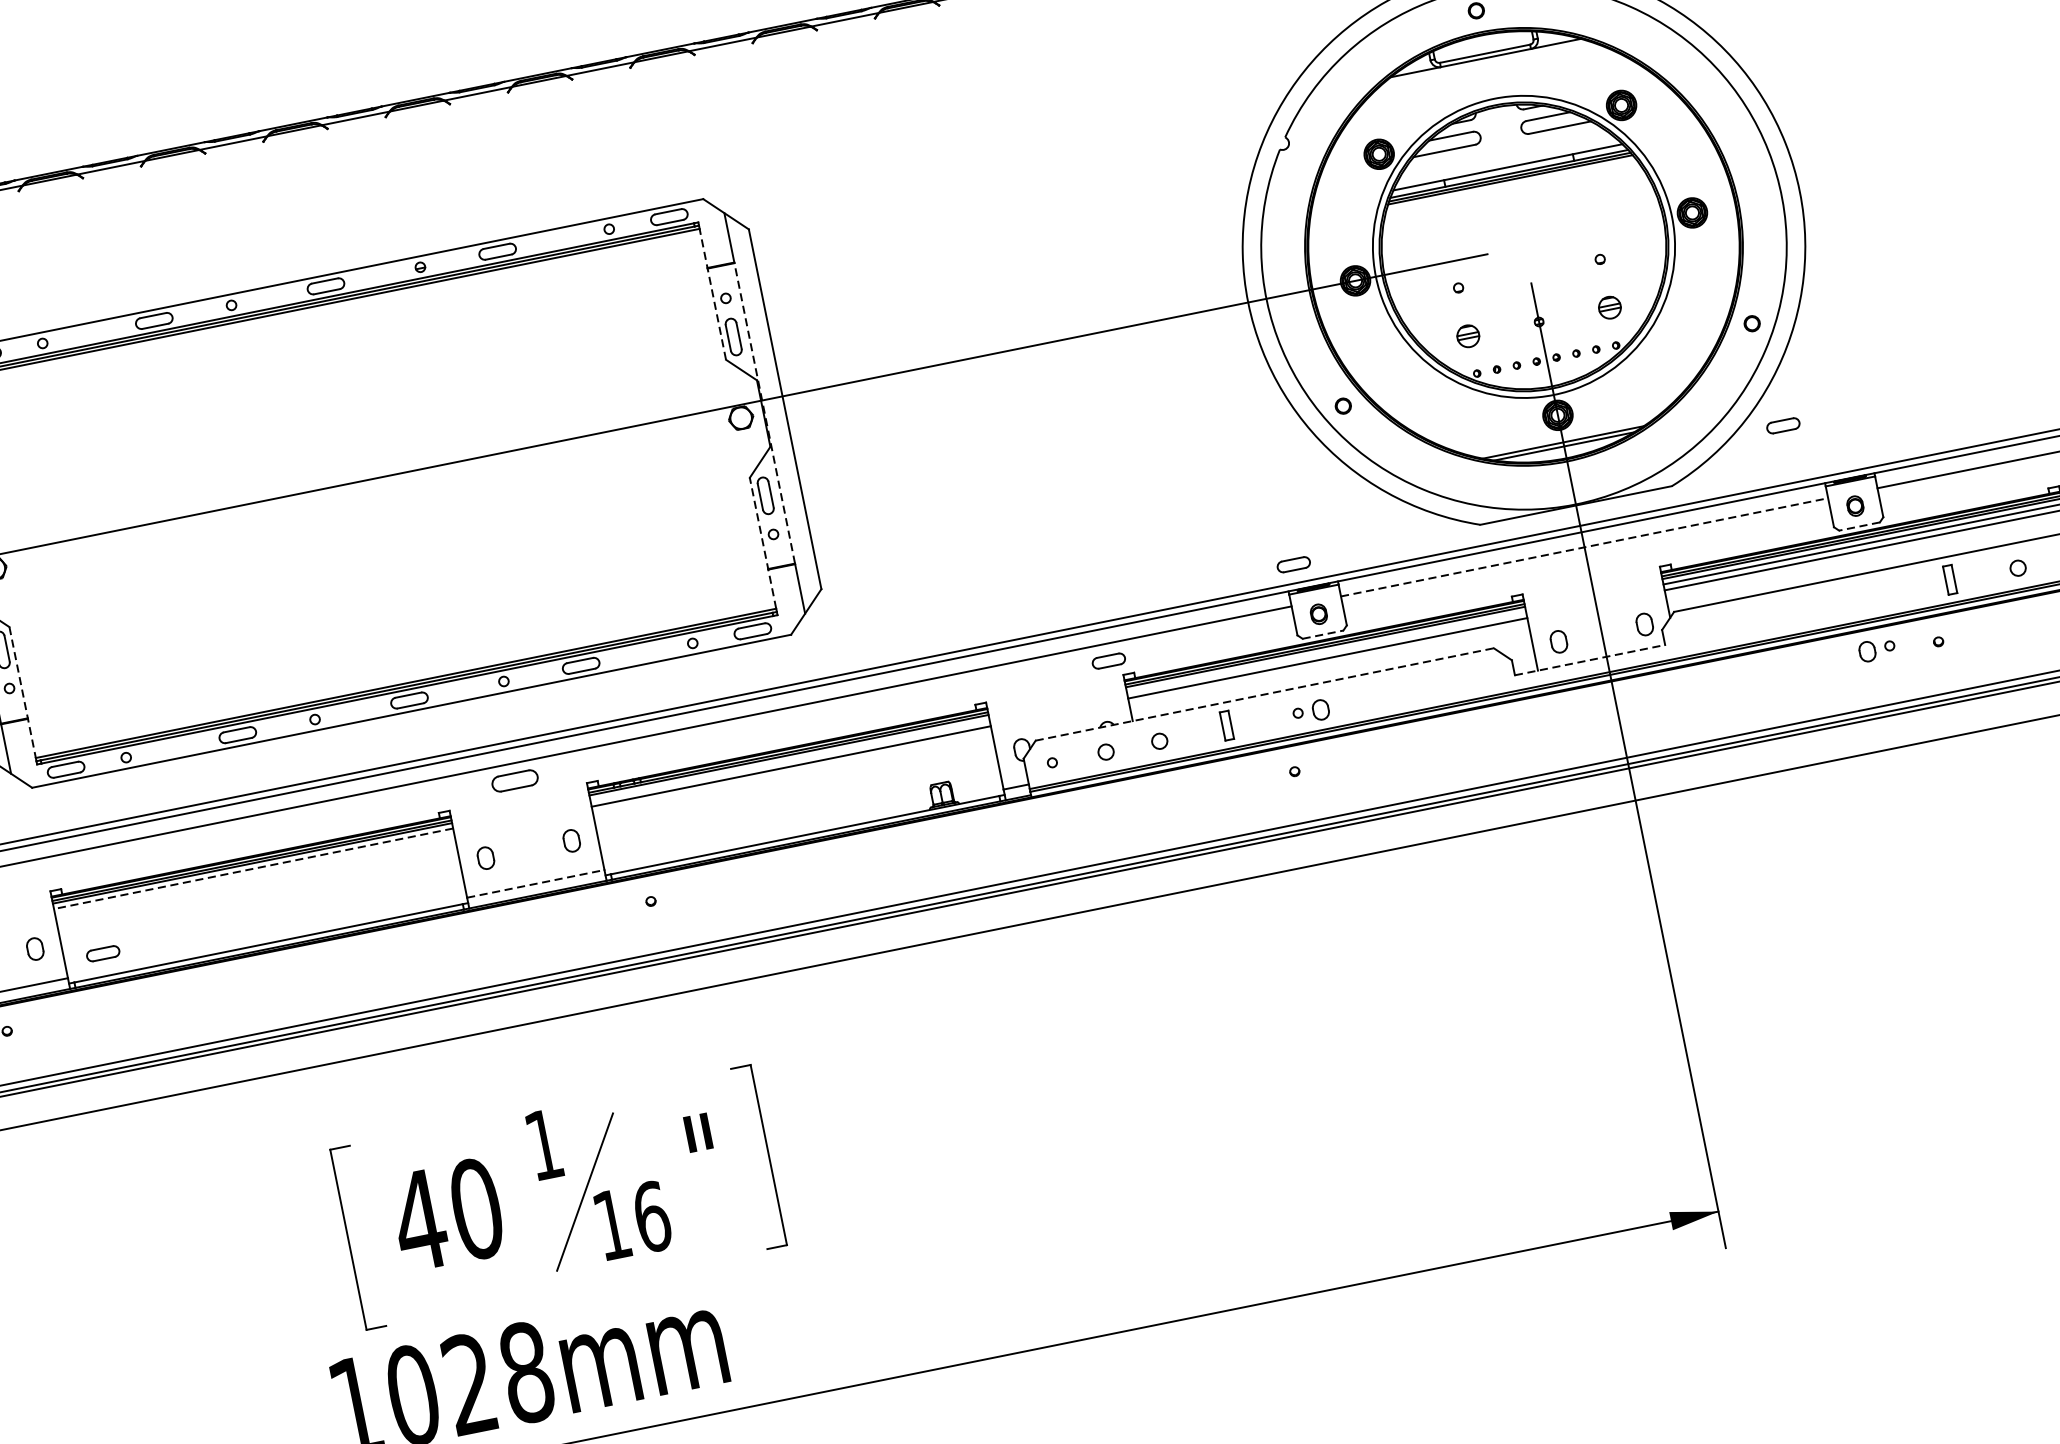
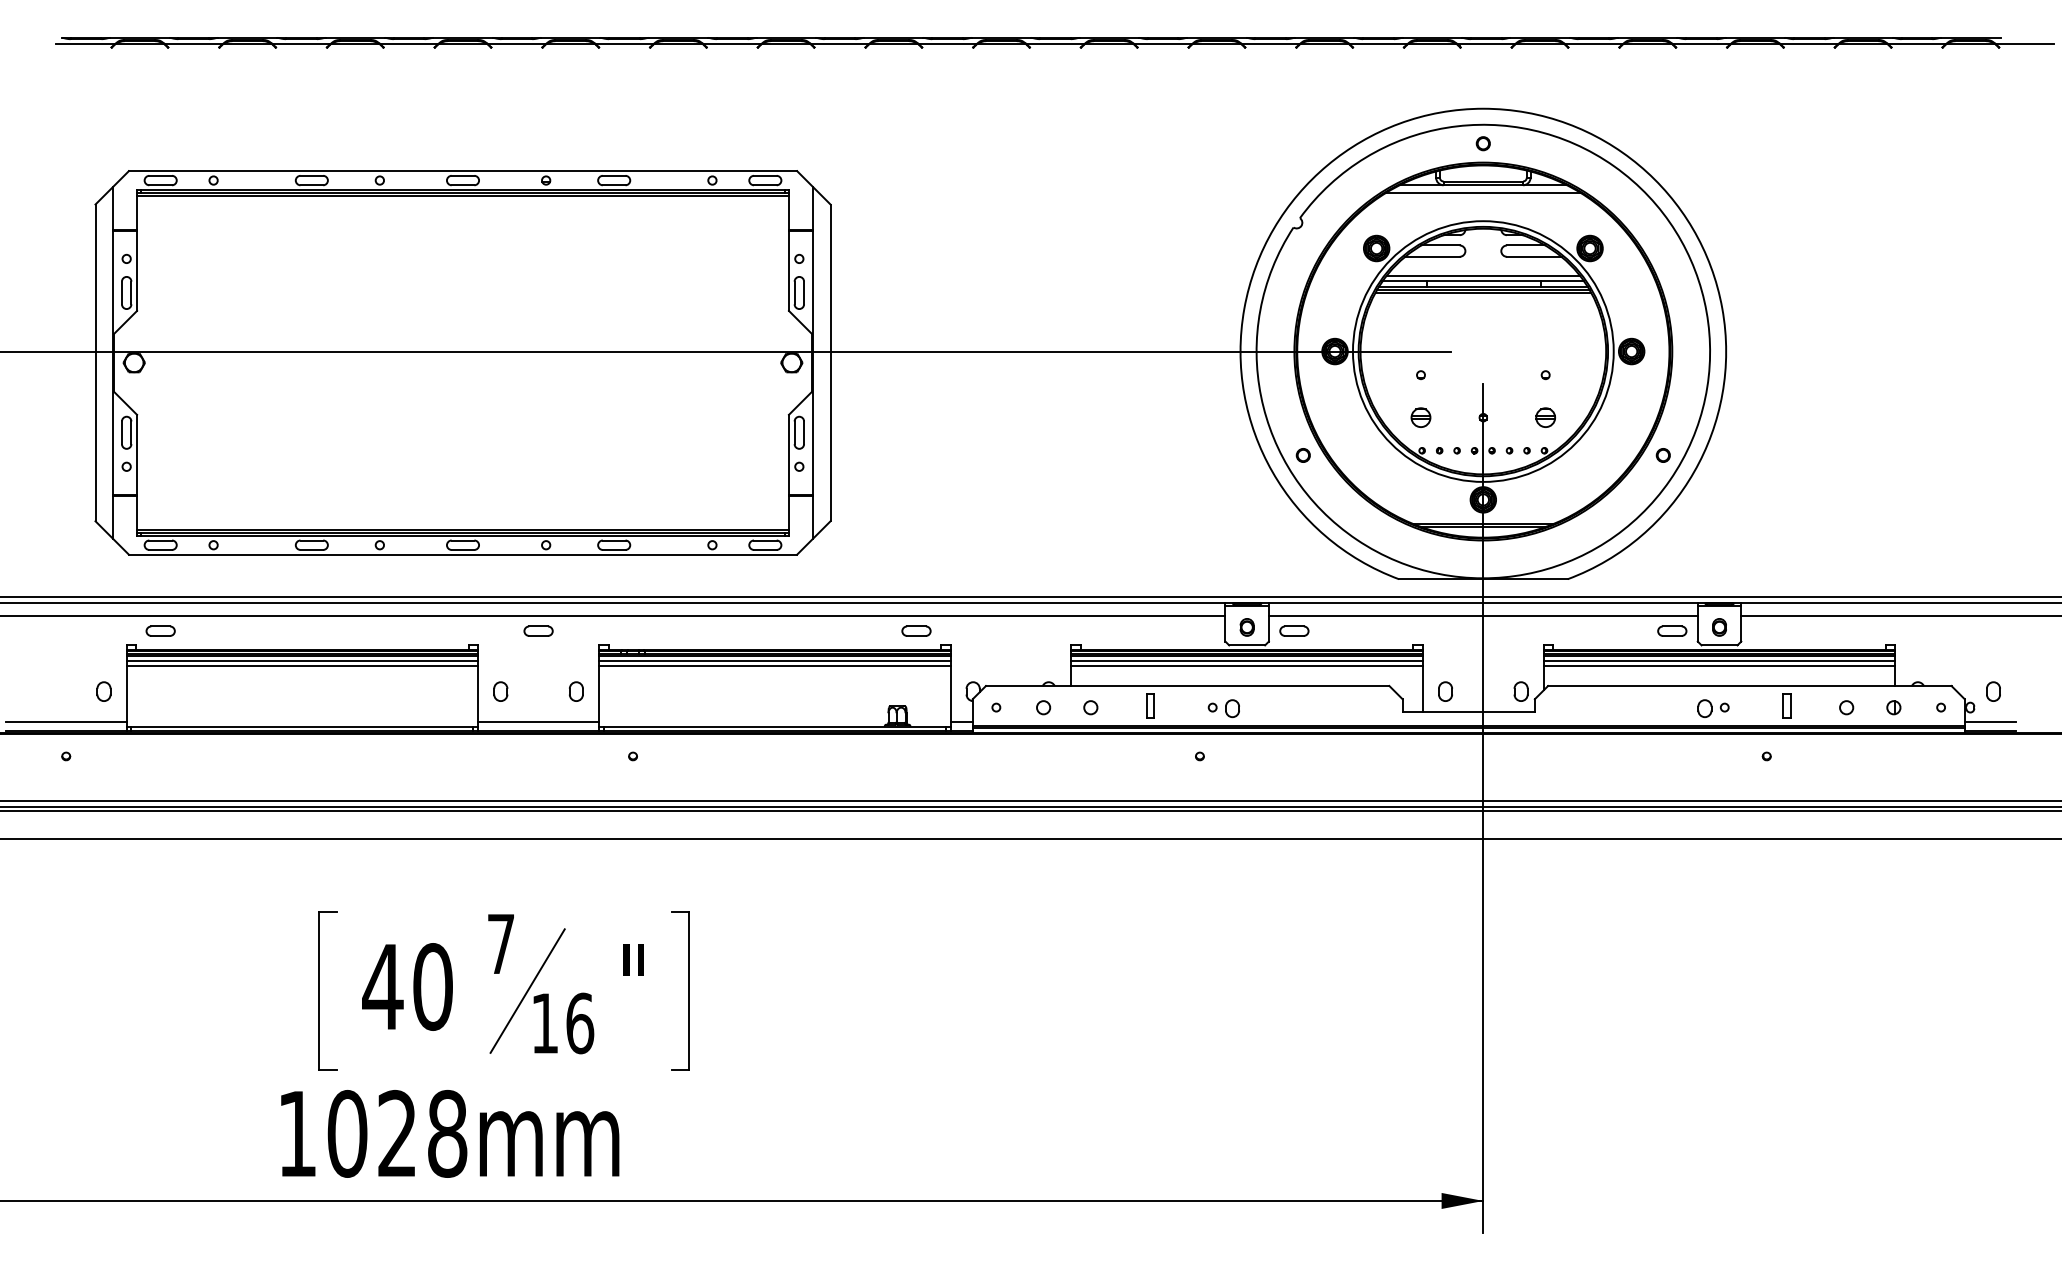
line: (1487, 66) -> (1483, 192), added
line: (1506, 160) -> (1483, 275), added
line: (712, 294) -> (788, 253), dashed -> solid
line: (764, 412) -> (812, 362), dashed -> solid
part: (1783, 424) -> (1672, 630), moved
line: (1859, 526) -> (1719, 645), dashed -> solid
line: (762, 543) -> (788, 472), dashed -> solid
line: (1584, 547) -> (1483, 616), dashed -> solid
part: (1293, 563) -> (1294, 630), moved
line: (1323, 634) -> (1247, 645), dashed -> solid
part: (1877, 649) -> (1713, 708), moved
line: (1325, 652) -> (1246, 660), added
part: (1108, 660) -> (916, 630), moved
line: (1590, 660) -> (1469, 712), dashed -> solid
line: (23, 692) -> (137, 472), dashed -> solid
line: (1264, 695) -> (1187, 686), dashed -> solid
line: (789, 760) -> (774, 660), added
part: (514, 780) -> (538, 630), size x0.71
line: (253, 868) -> (302, 660), dashed -> solid
line: (254, 875) -> (302, 666), added
line: (536, 883) -> (539, 721), dashed -> solid
part: (102, 952) -> (160, 630), moved
text: (543, 1144) -> (500, 943), 1 -> 7

